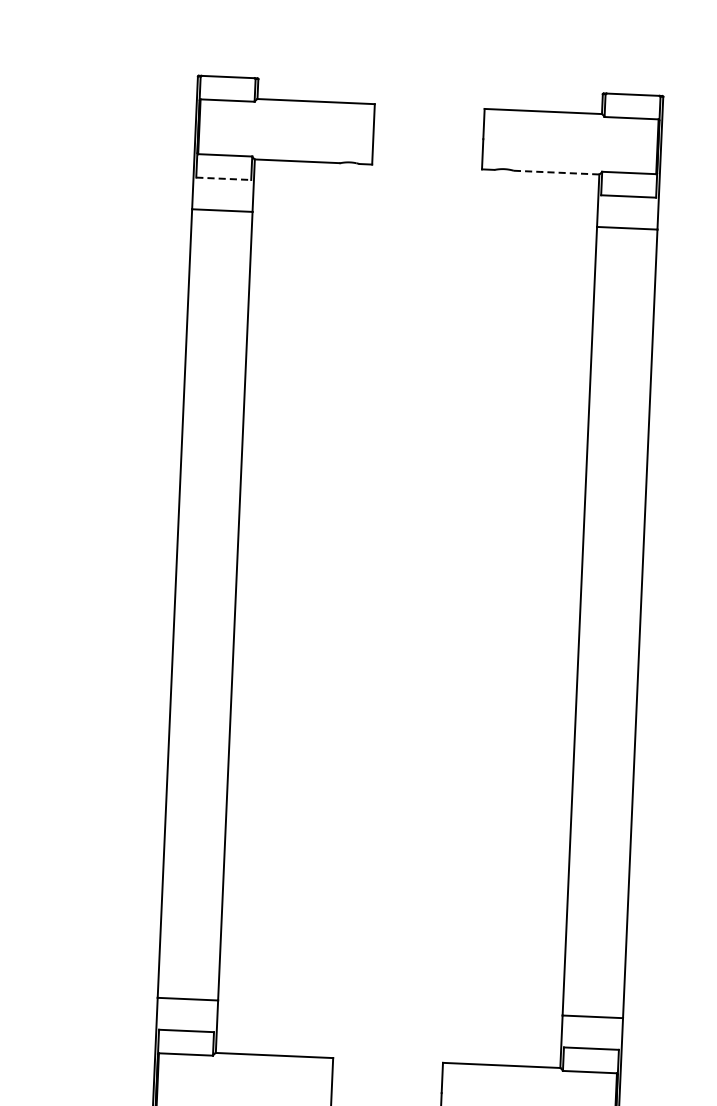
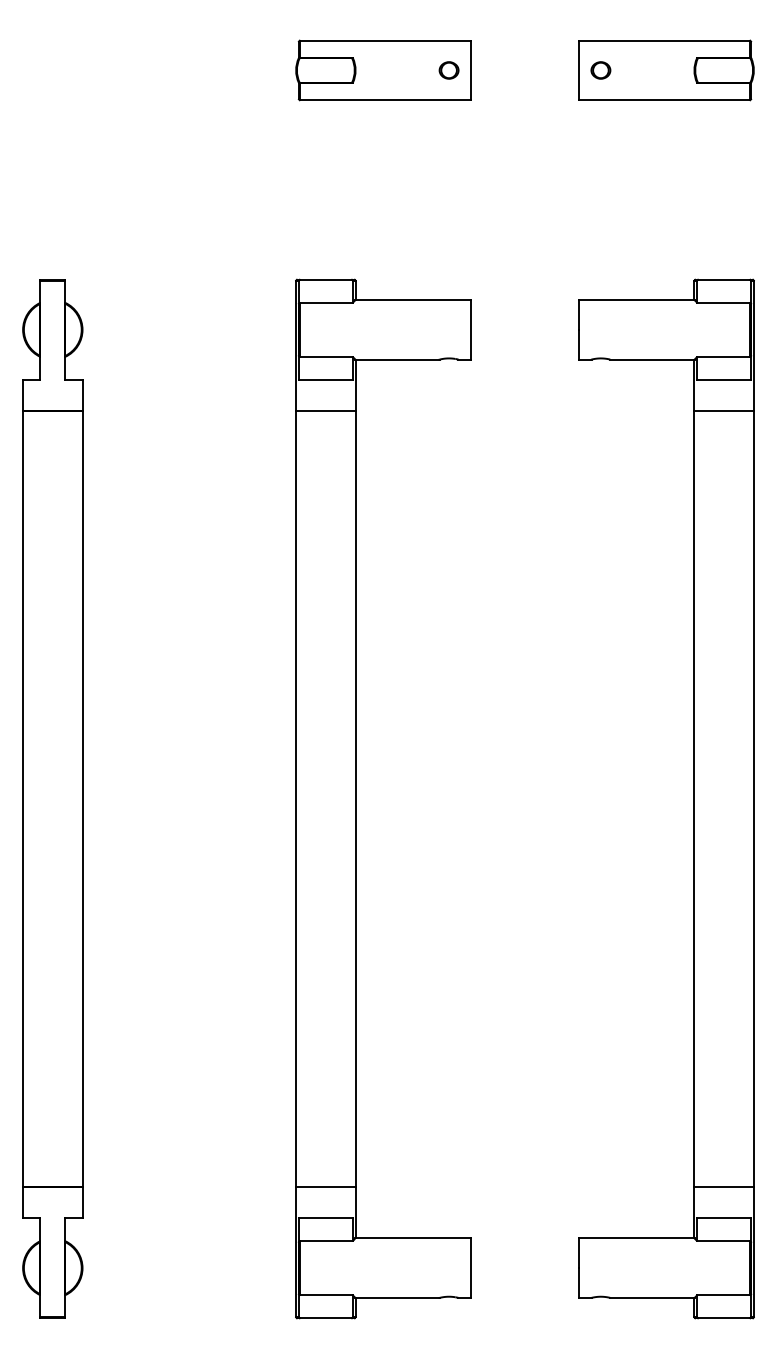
line: (556, 172) -> (652, 359), dashed -> solid
line: (224, 178) -> (326, 379), dashed -> solid

